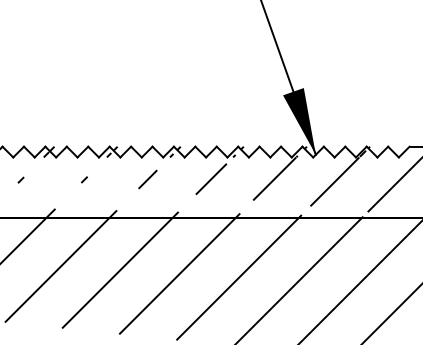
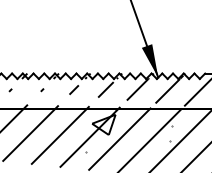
hatch: (256, 262) -> (128, 131), added

